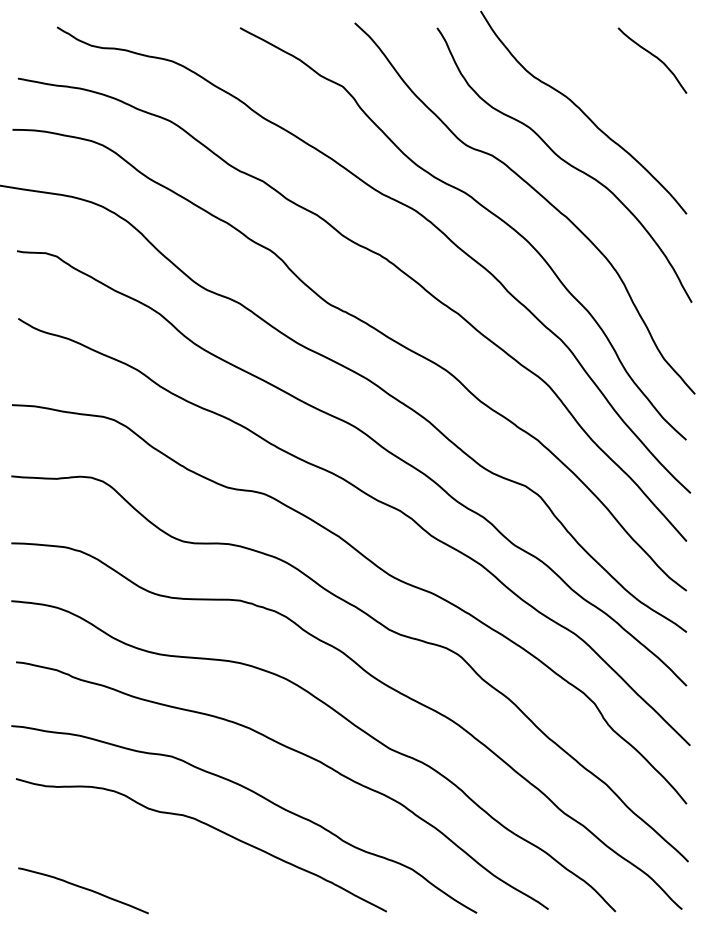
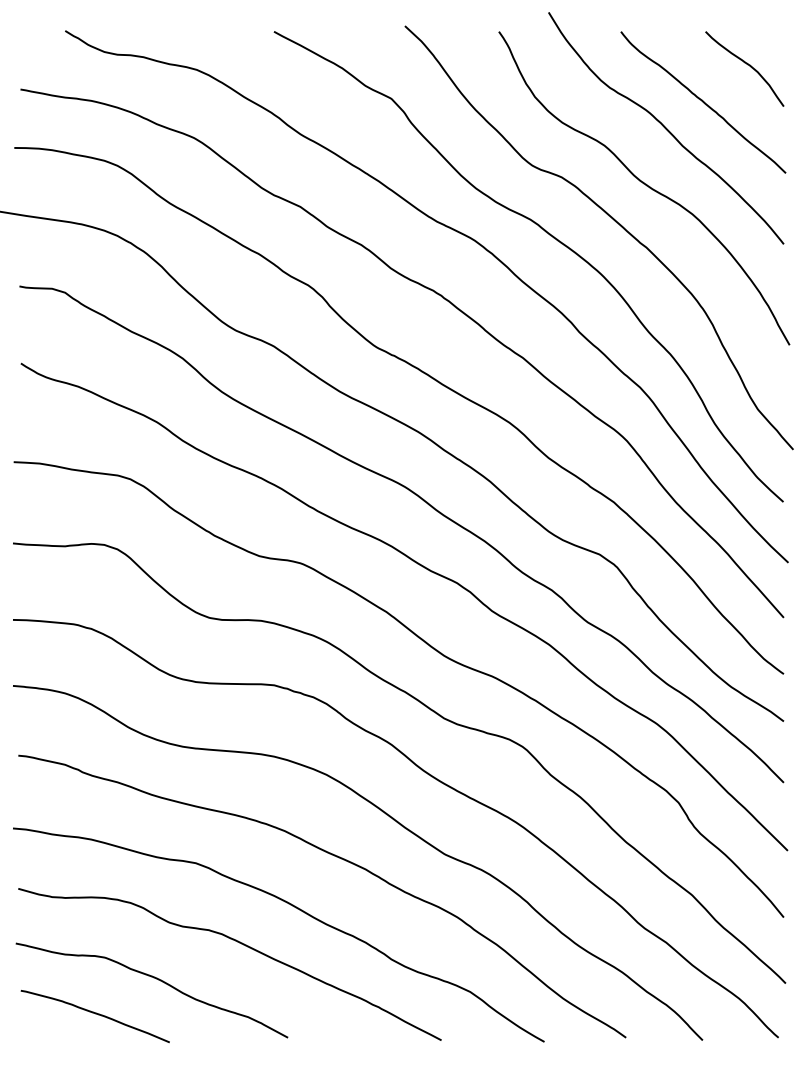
curve: (615, 89) -> (702, 101), added
curve: (136, 858) -> (155, 979), added

